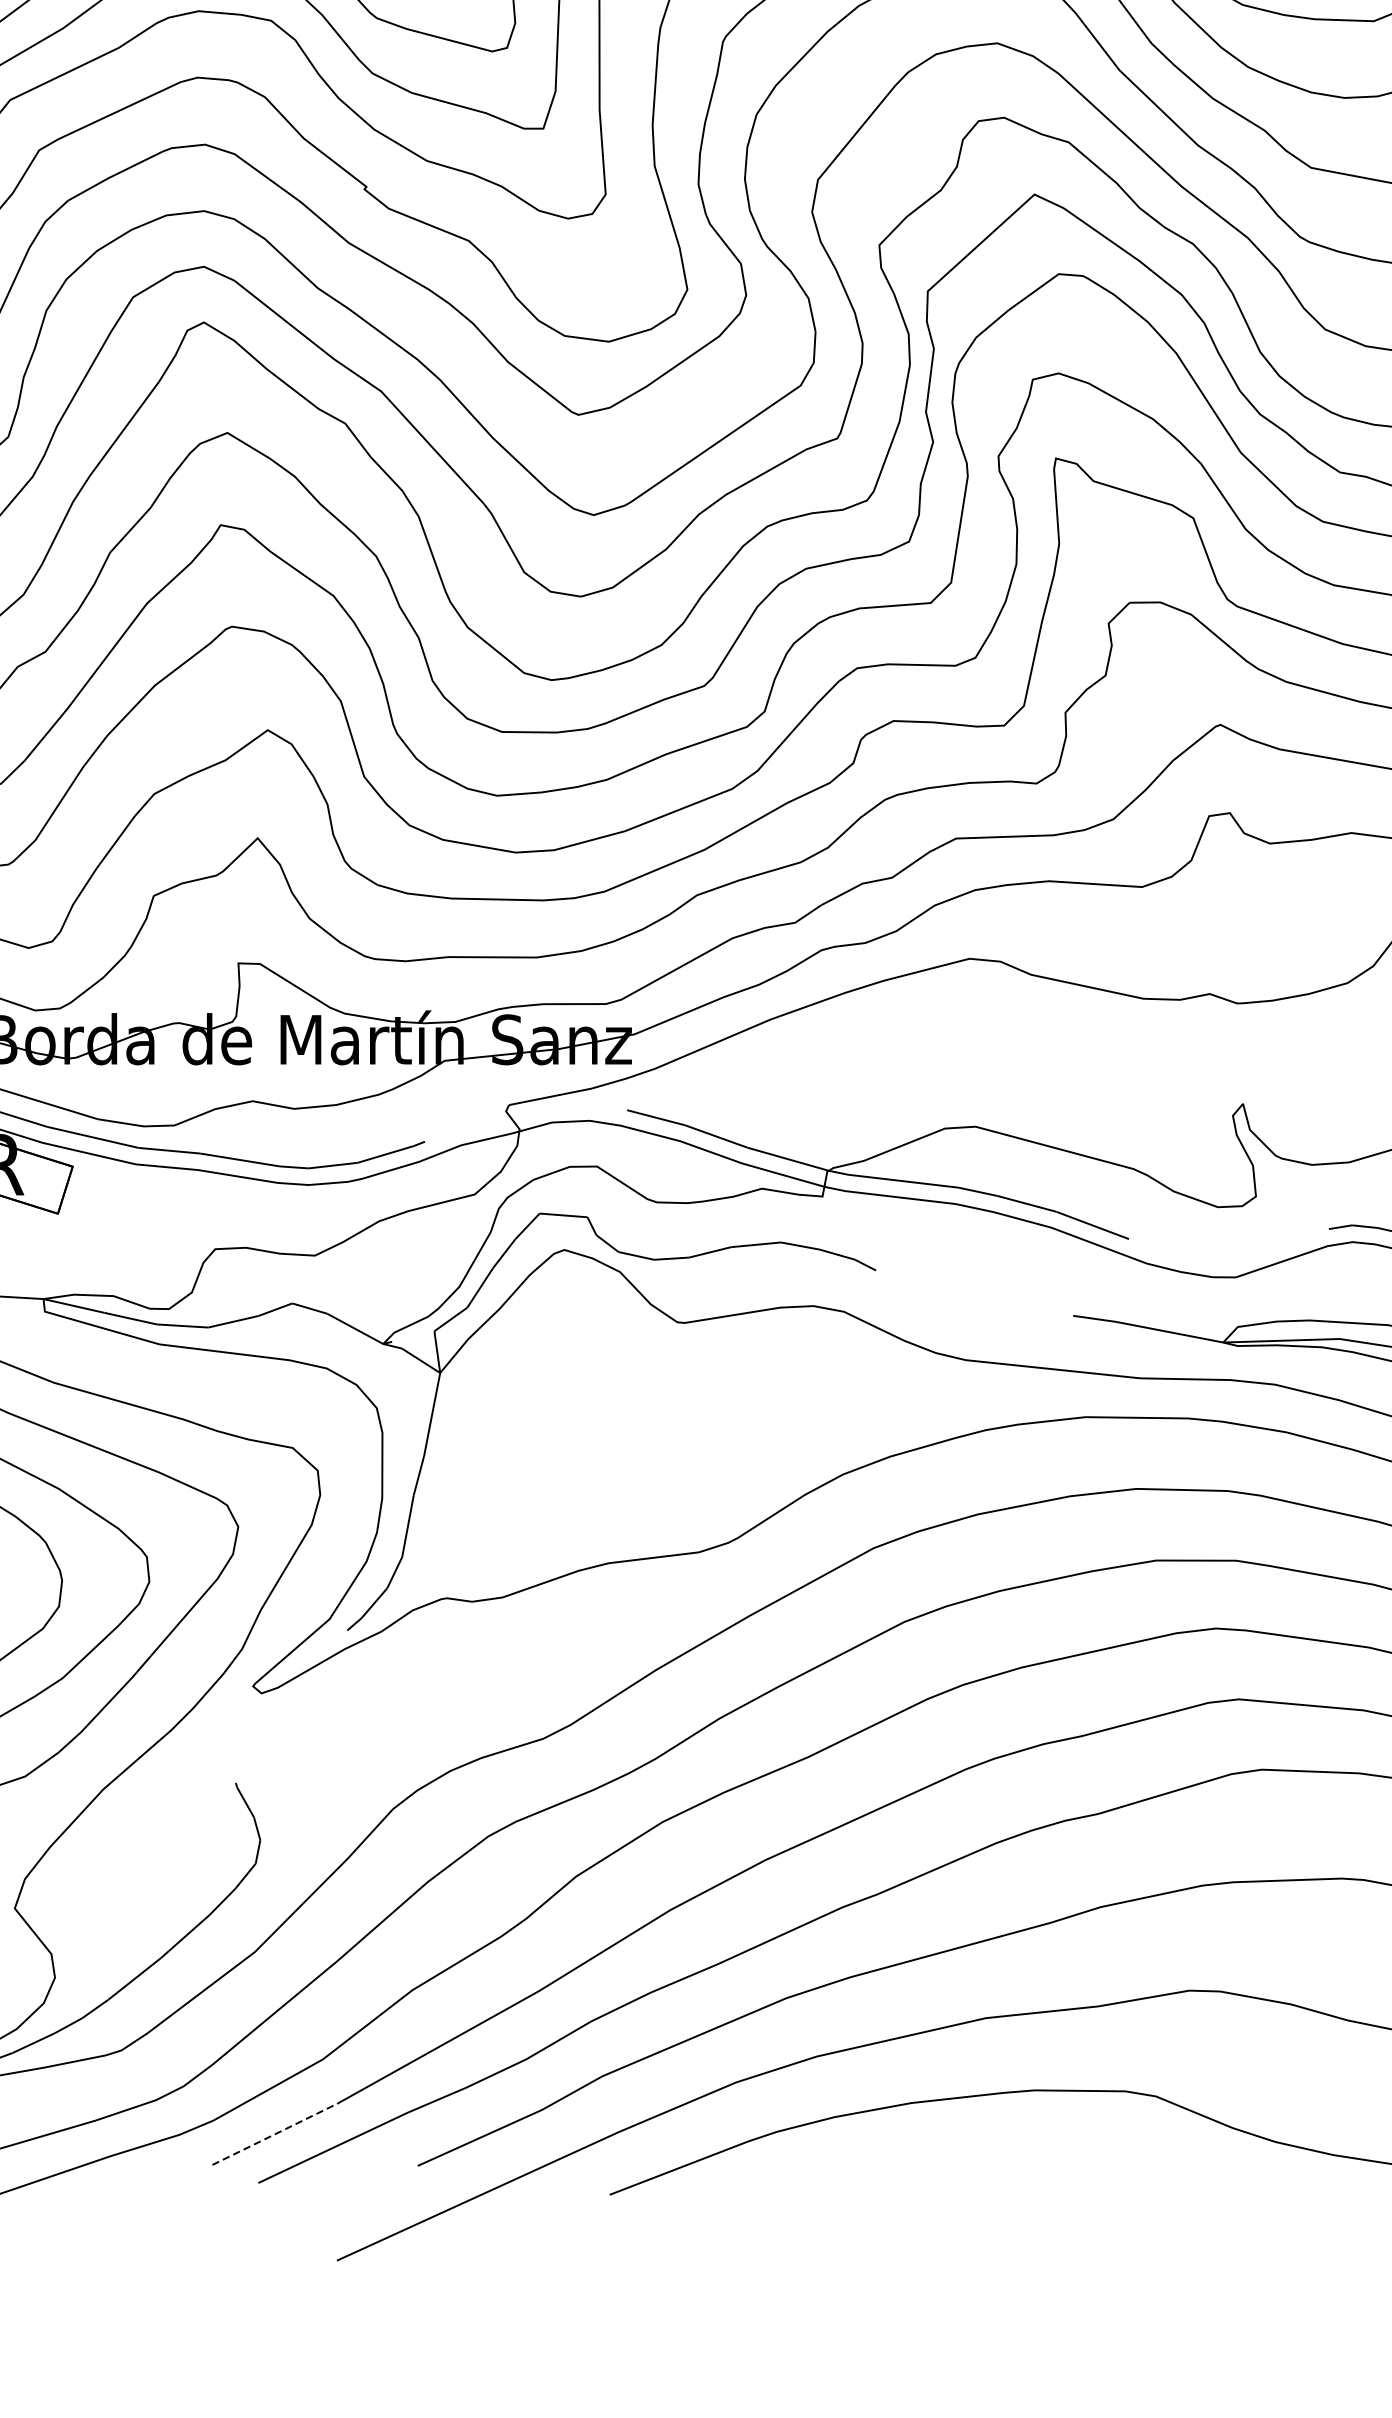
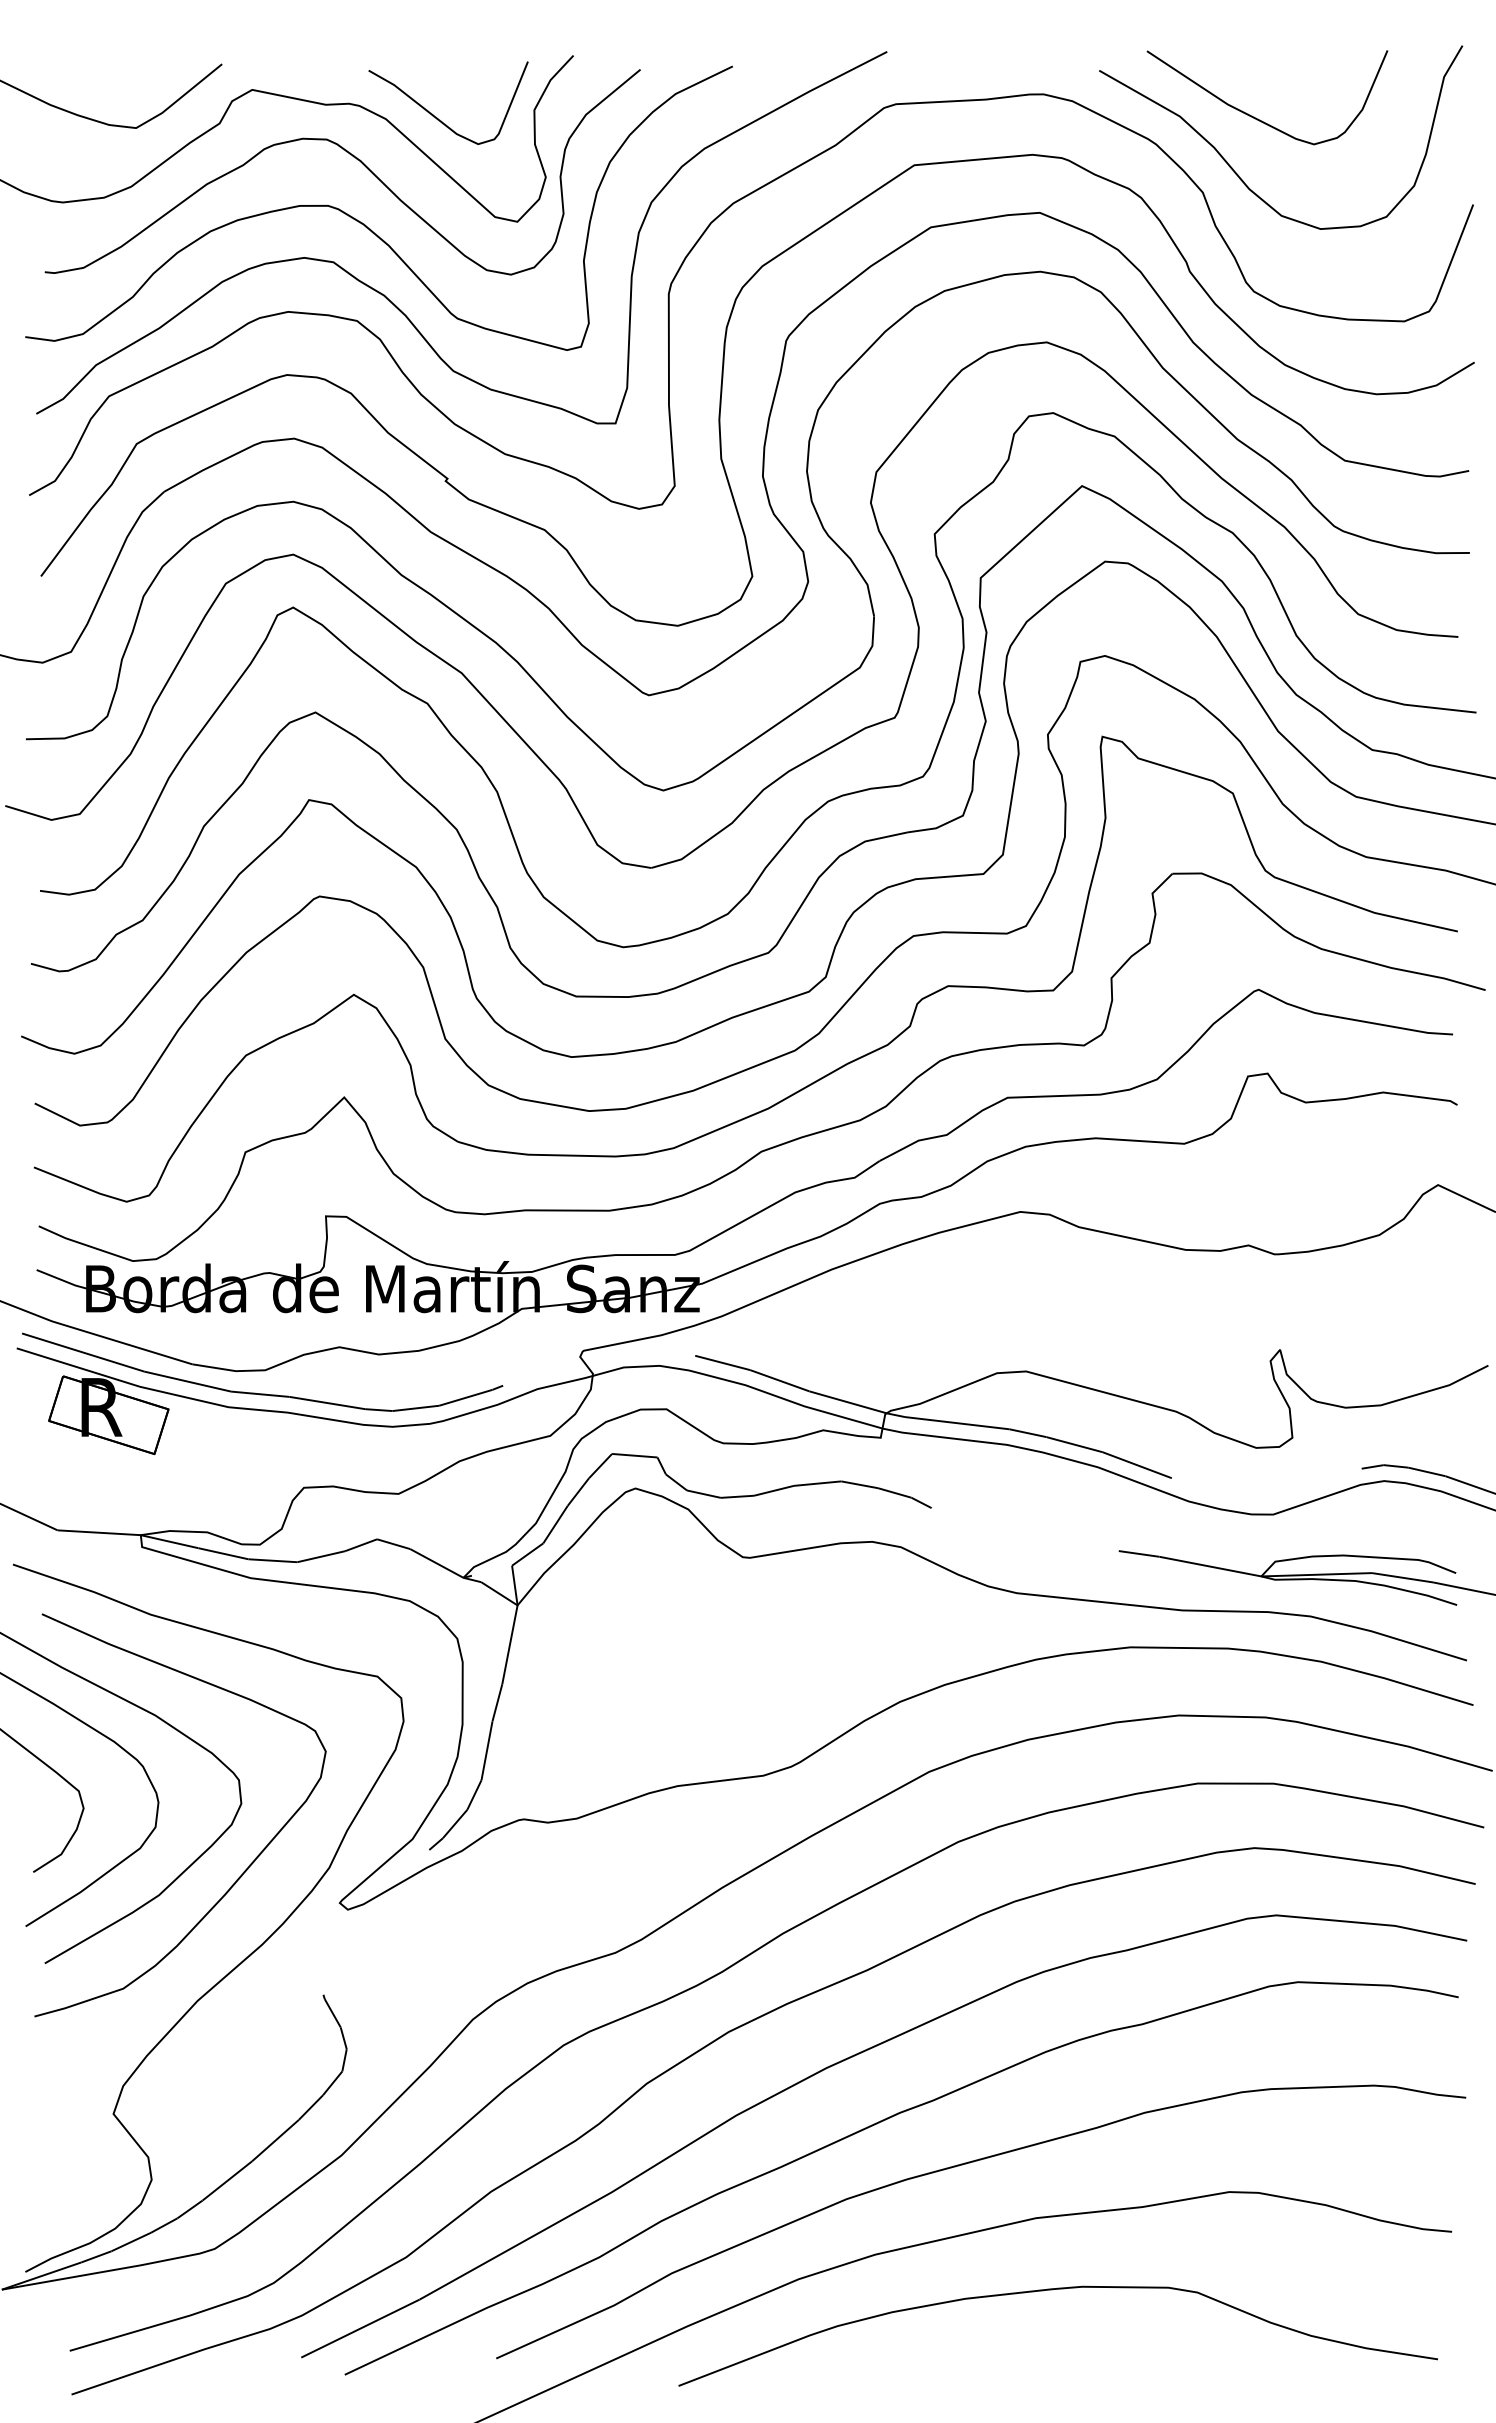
line: (274, 2134) -> (360, 2328), dashed -> solid

